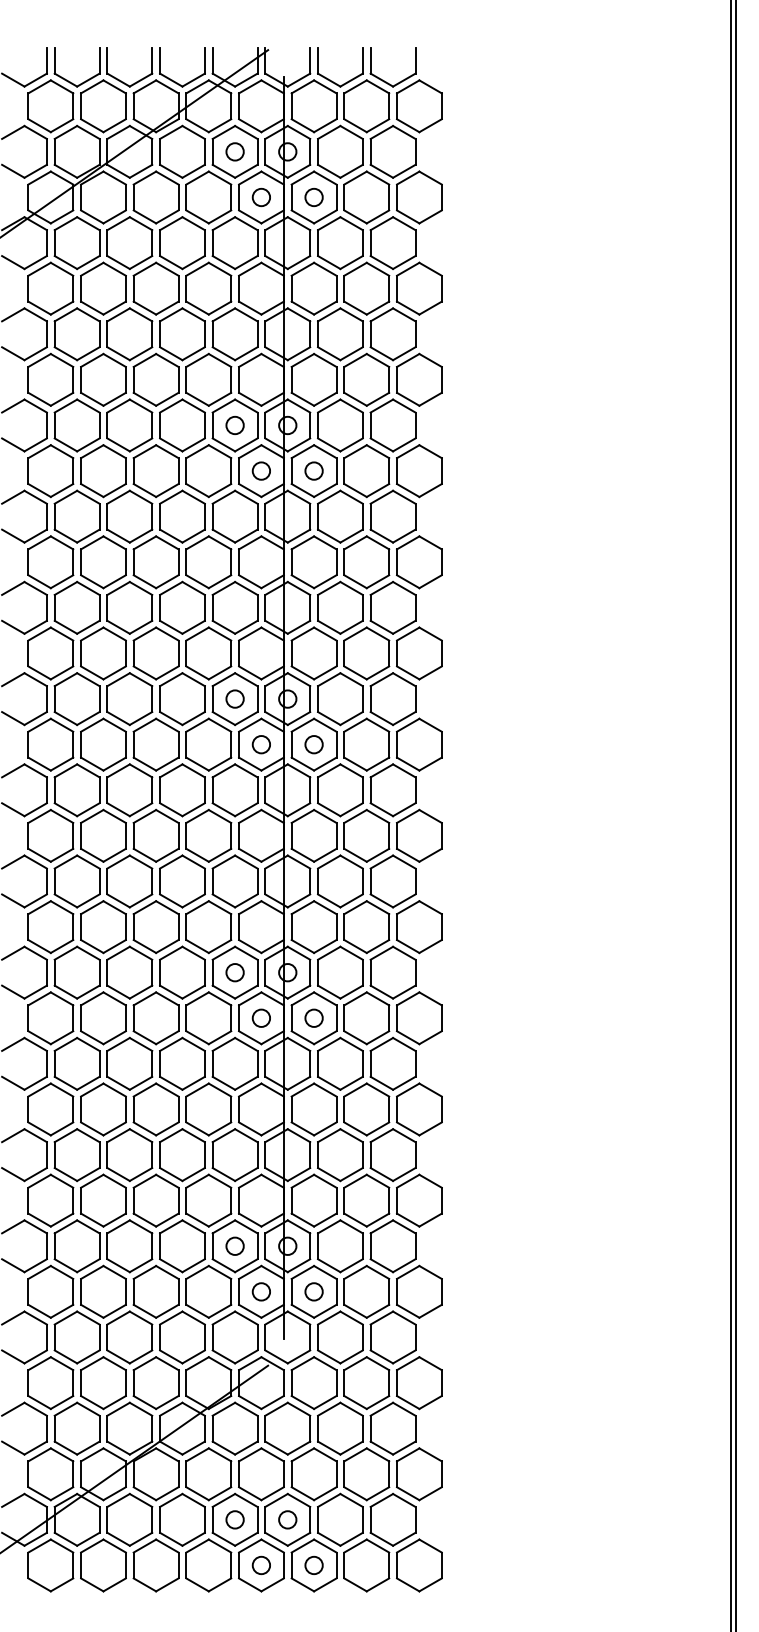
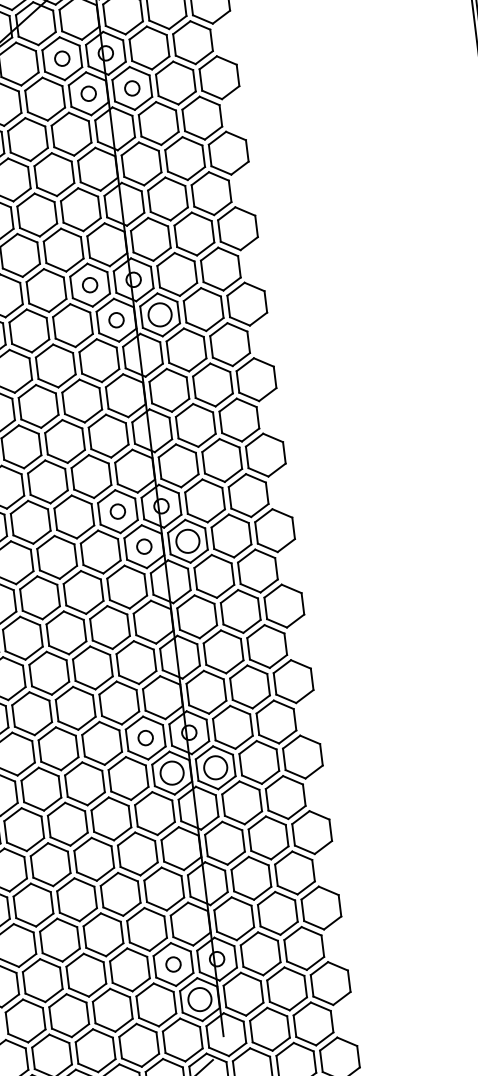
circle: (313, 470) -> (159, 314), size x1.6
circle: (313, 744) -> (187, 541), size x1.6
circle: (261, 1017) -> (172, 772), size x1.6
circle: (313, 1017) -> (215, 767), size x1.6
circle: (261, 1291) -> (199, 999), size x1.6
circle: (313, 1291) -> (242, 993), removed

